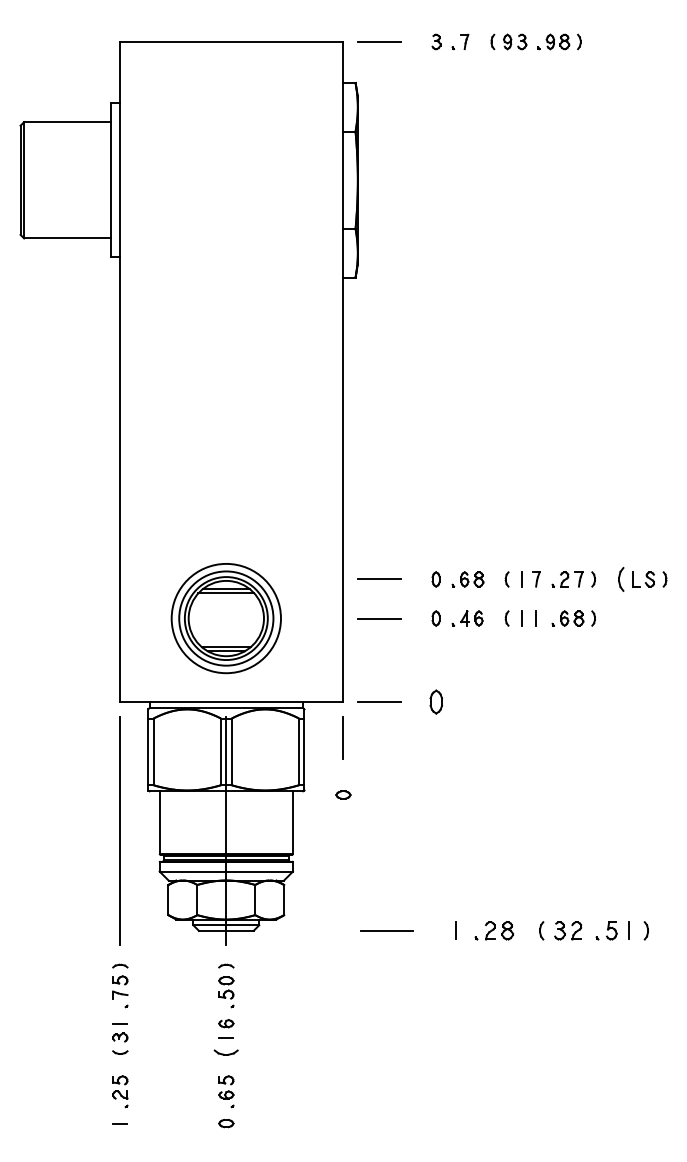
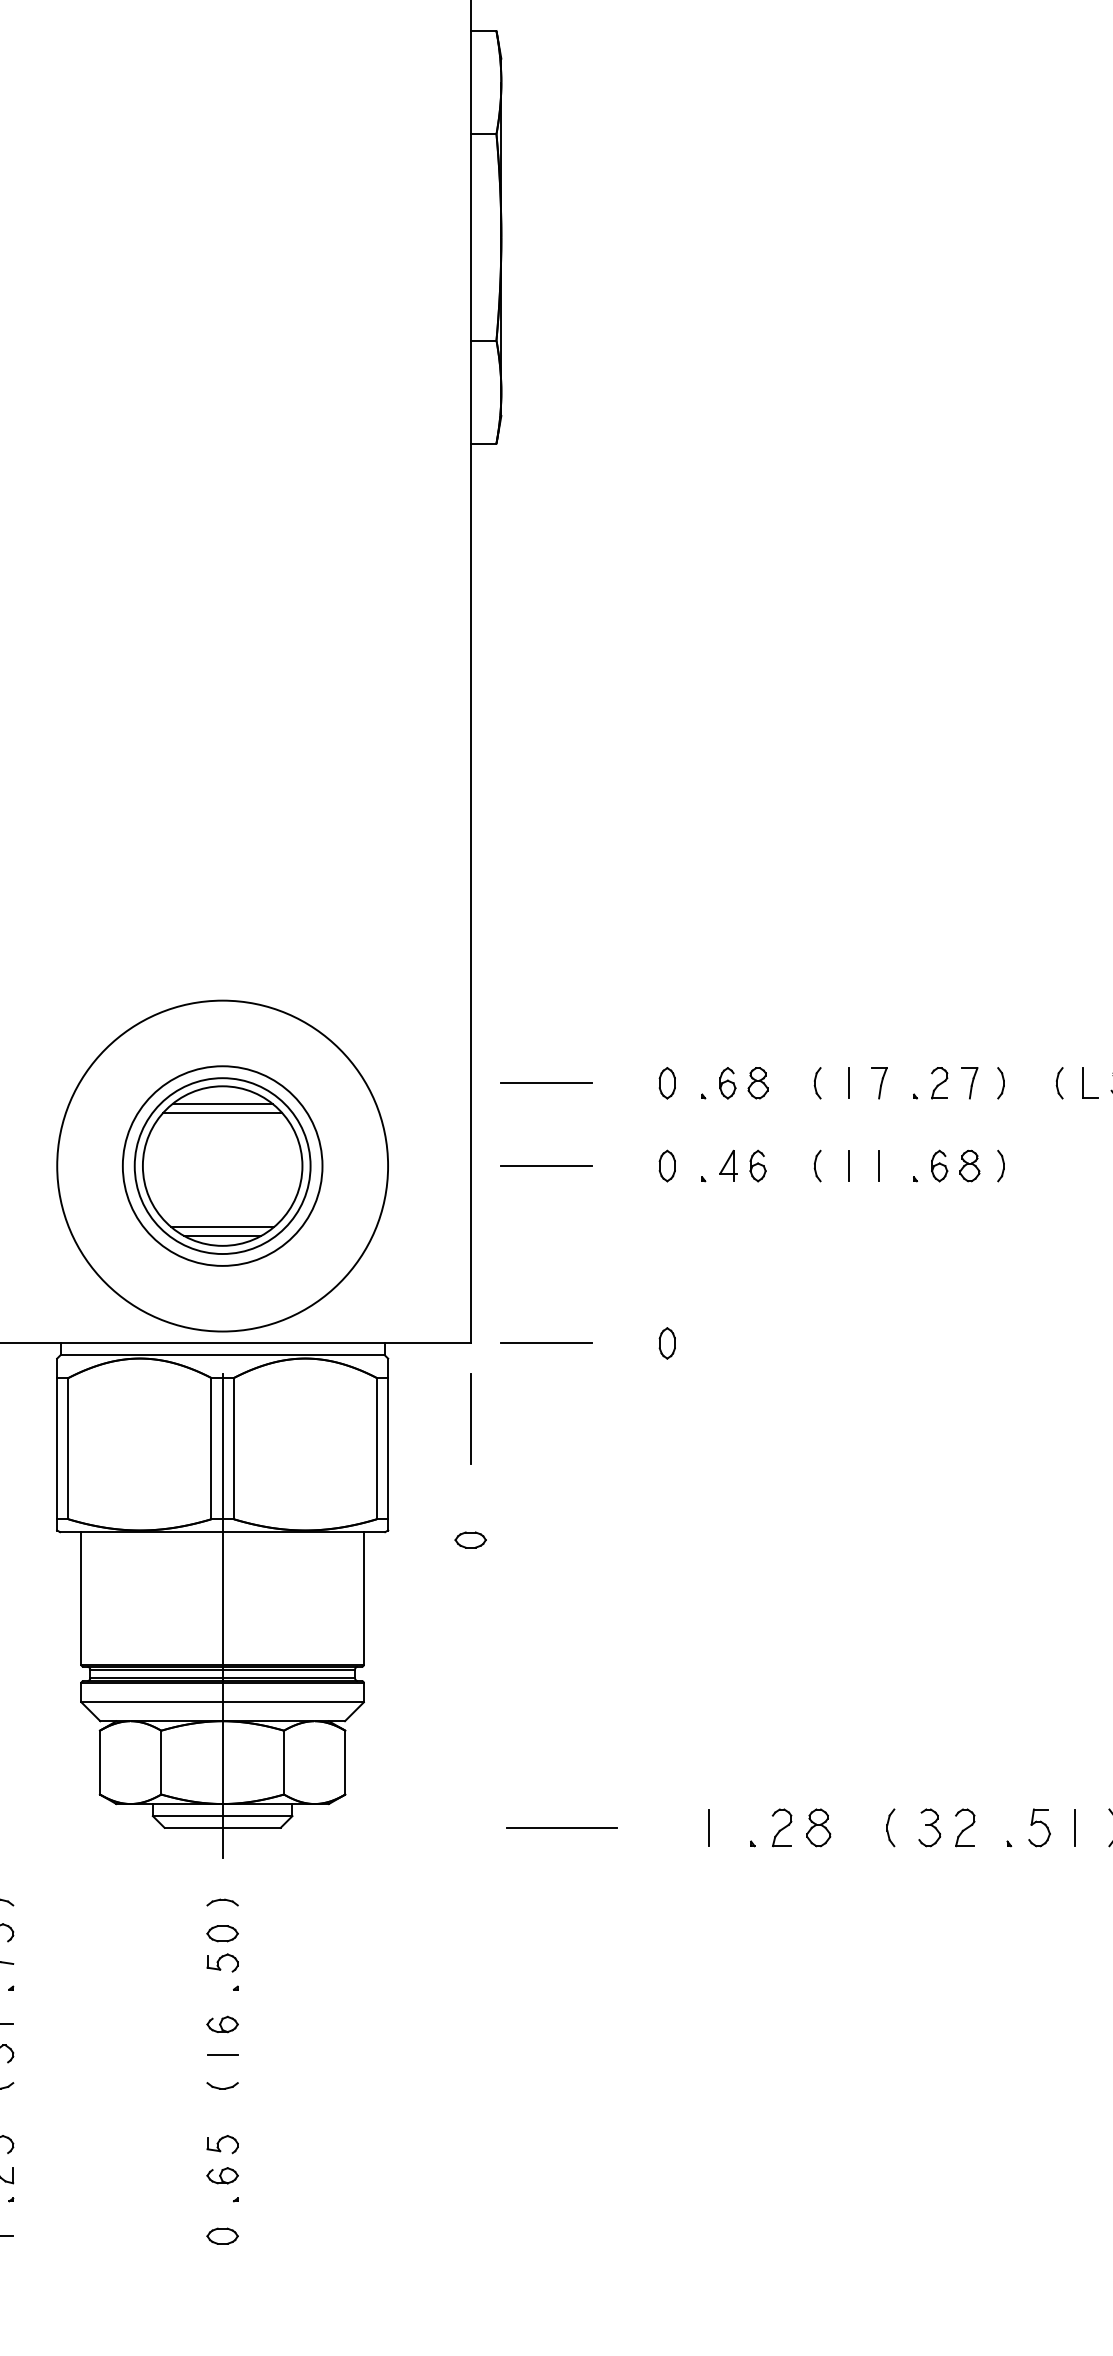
part: (621, 579) -> (1060, 1083), size x0.62
circle: (226, 618) -> (222, 1165), size x1.43
part: (435, 702) -> (665, 1343), size x0.62
part: (226, 1052) -> (222, 2085), size x0.62

